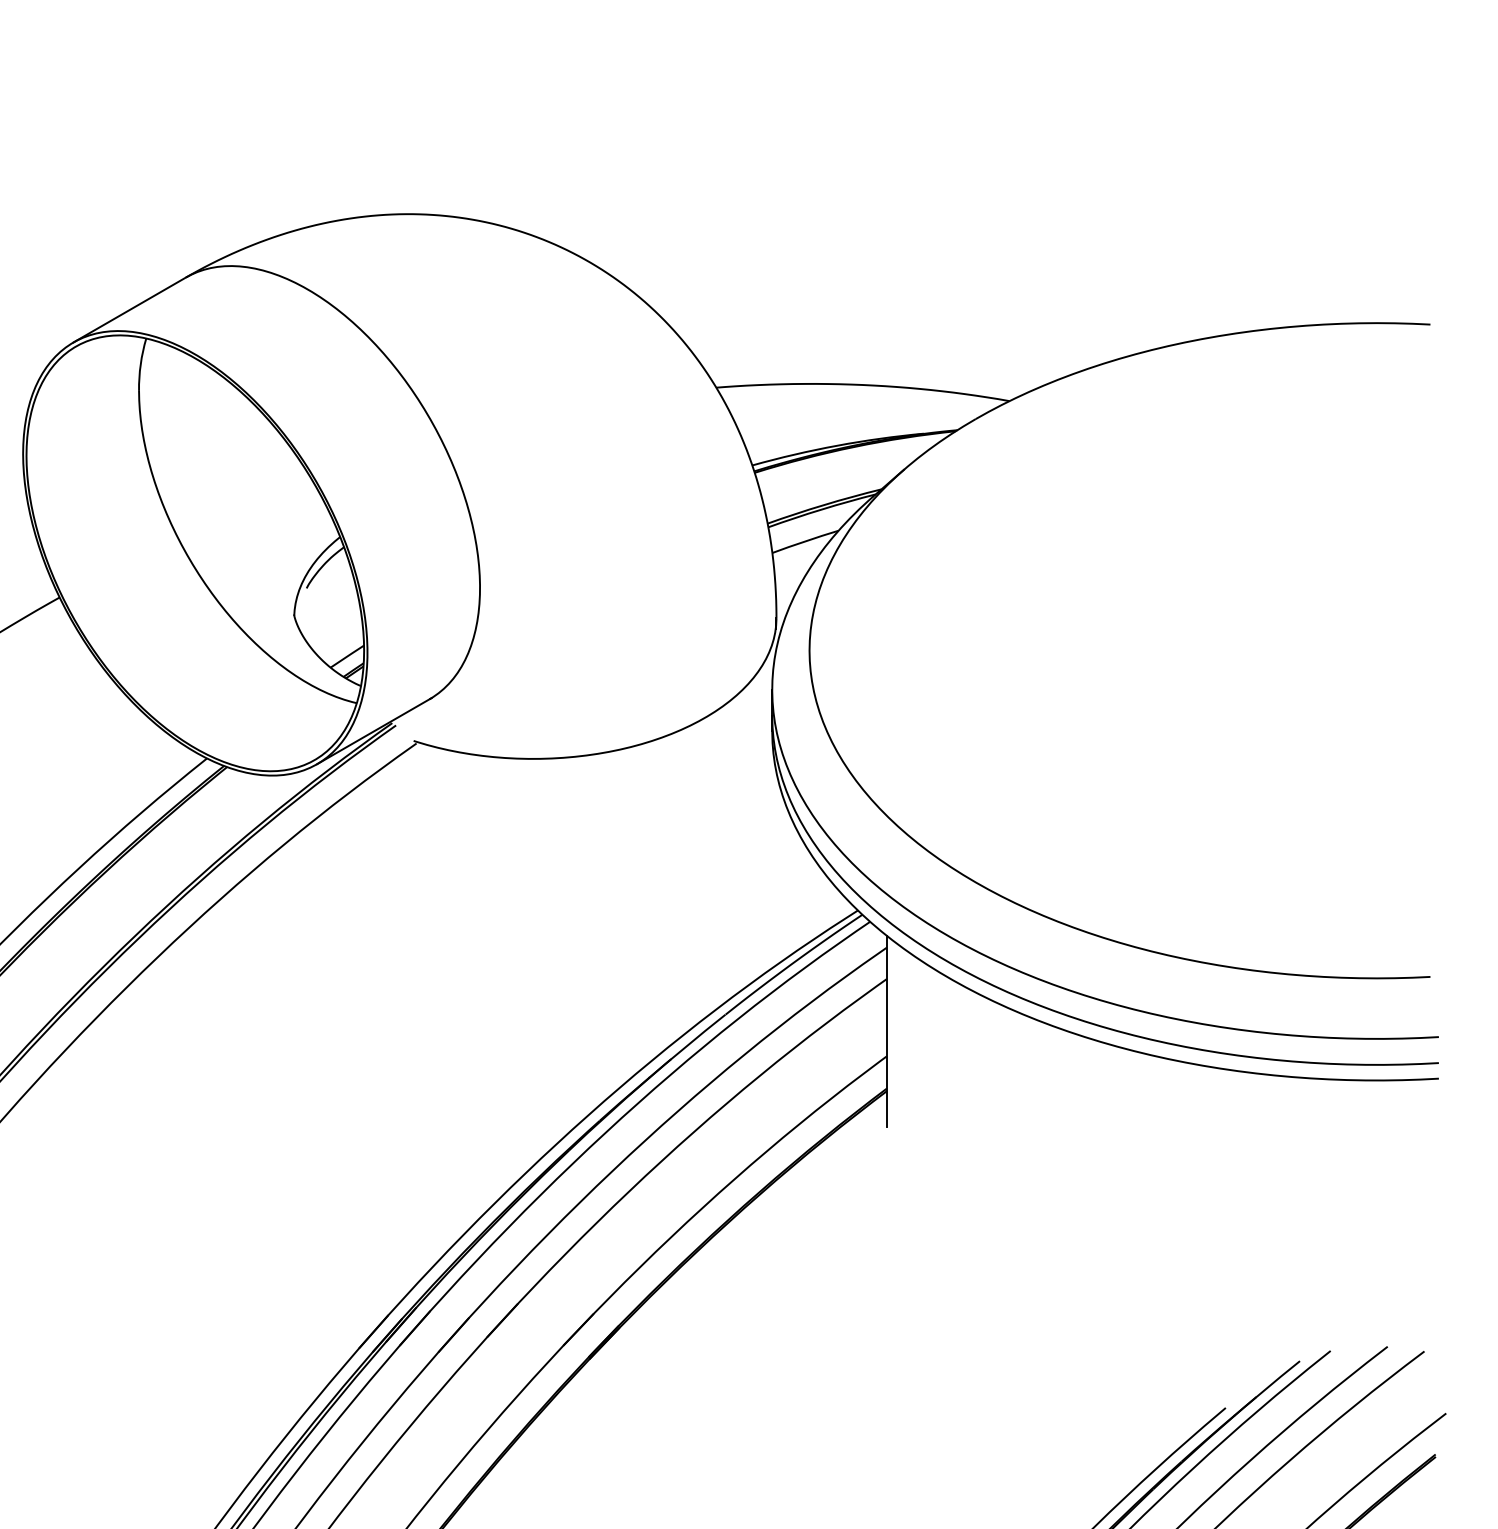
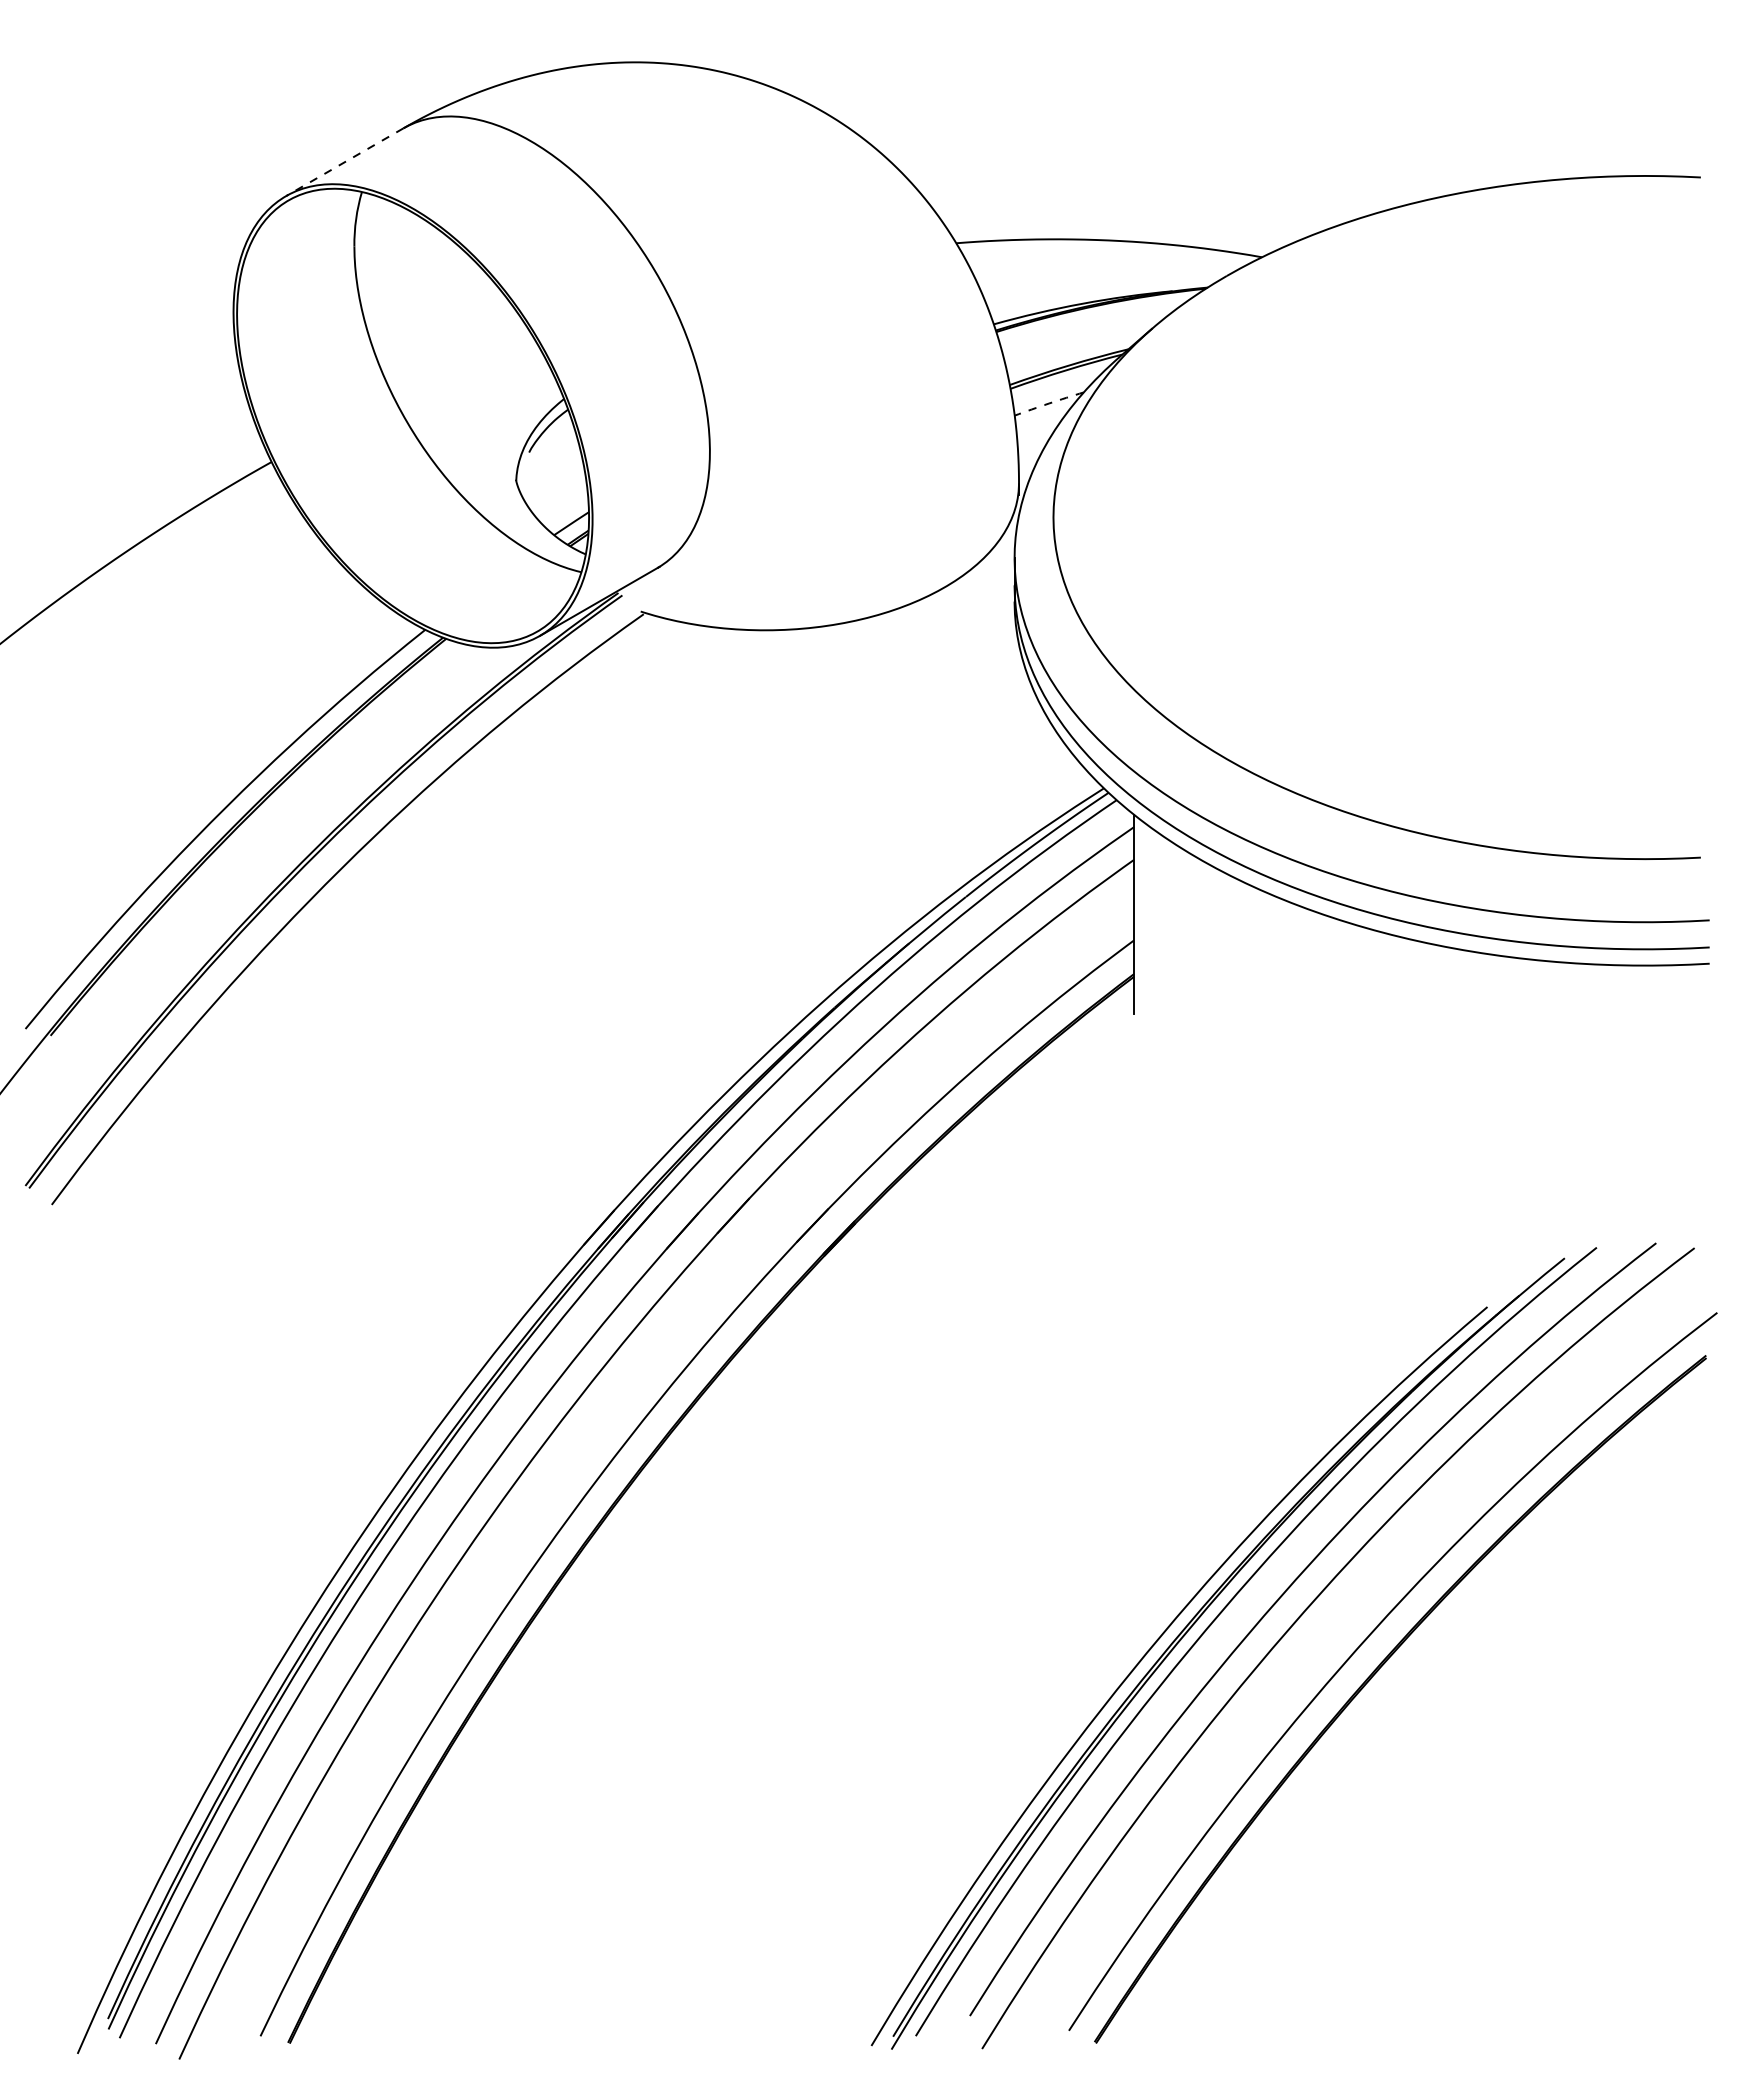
line: (129, 310) -> (344, 162), solid -> dashed
arc: (805, 541) -> (1049, 403), solid -> dashed

